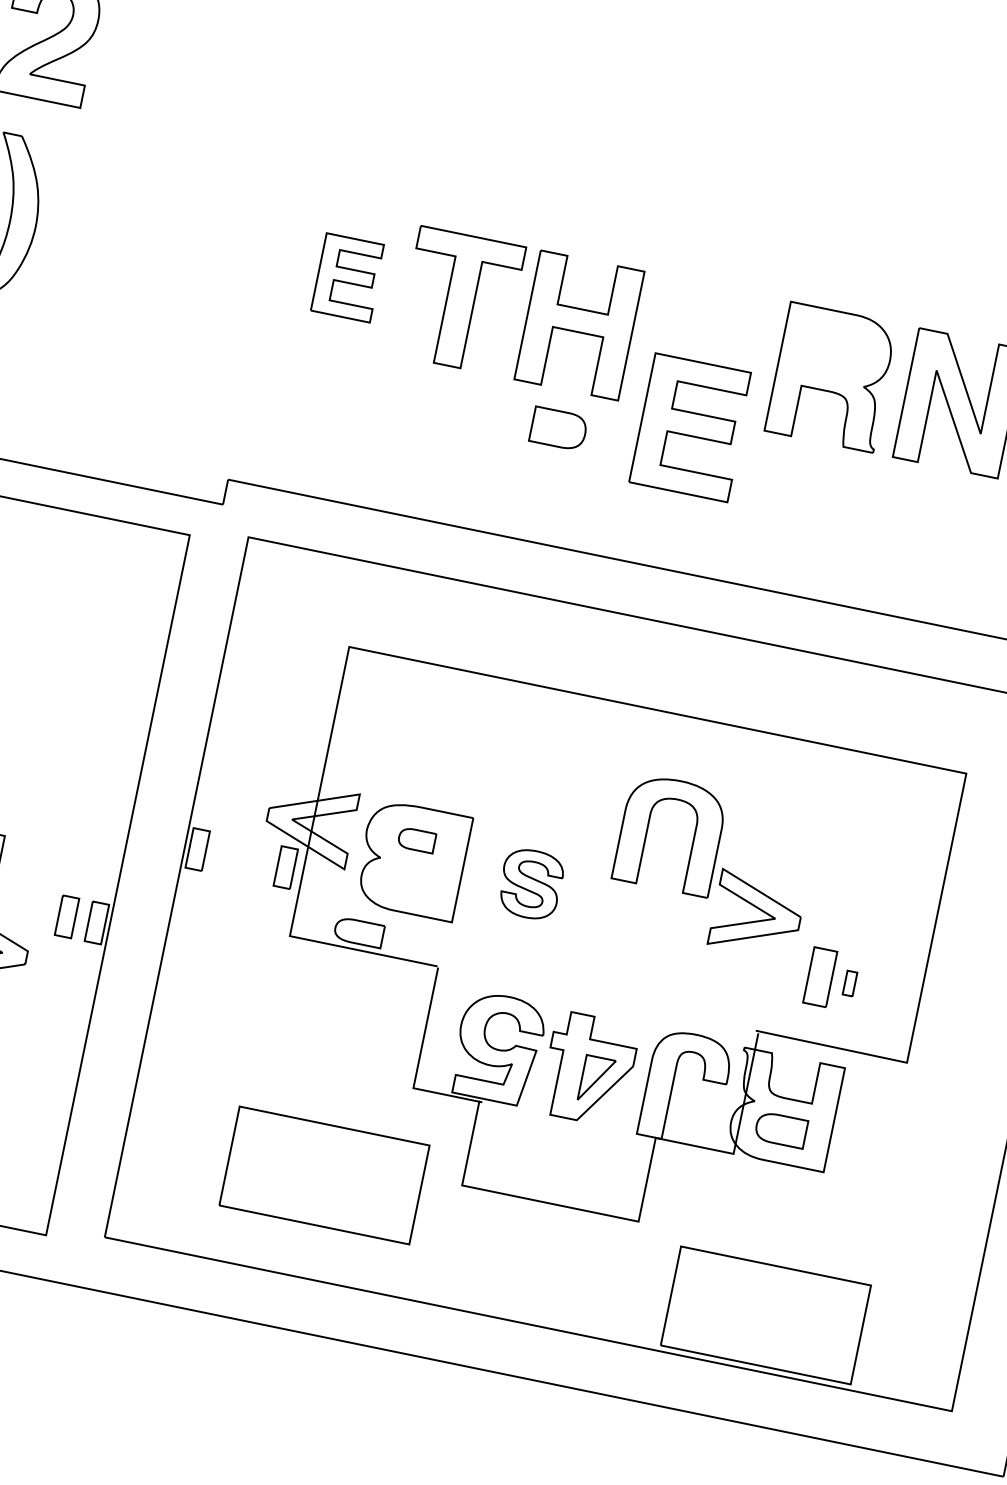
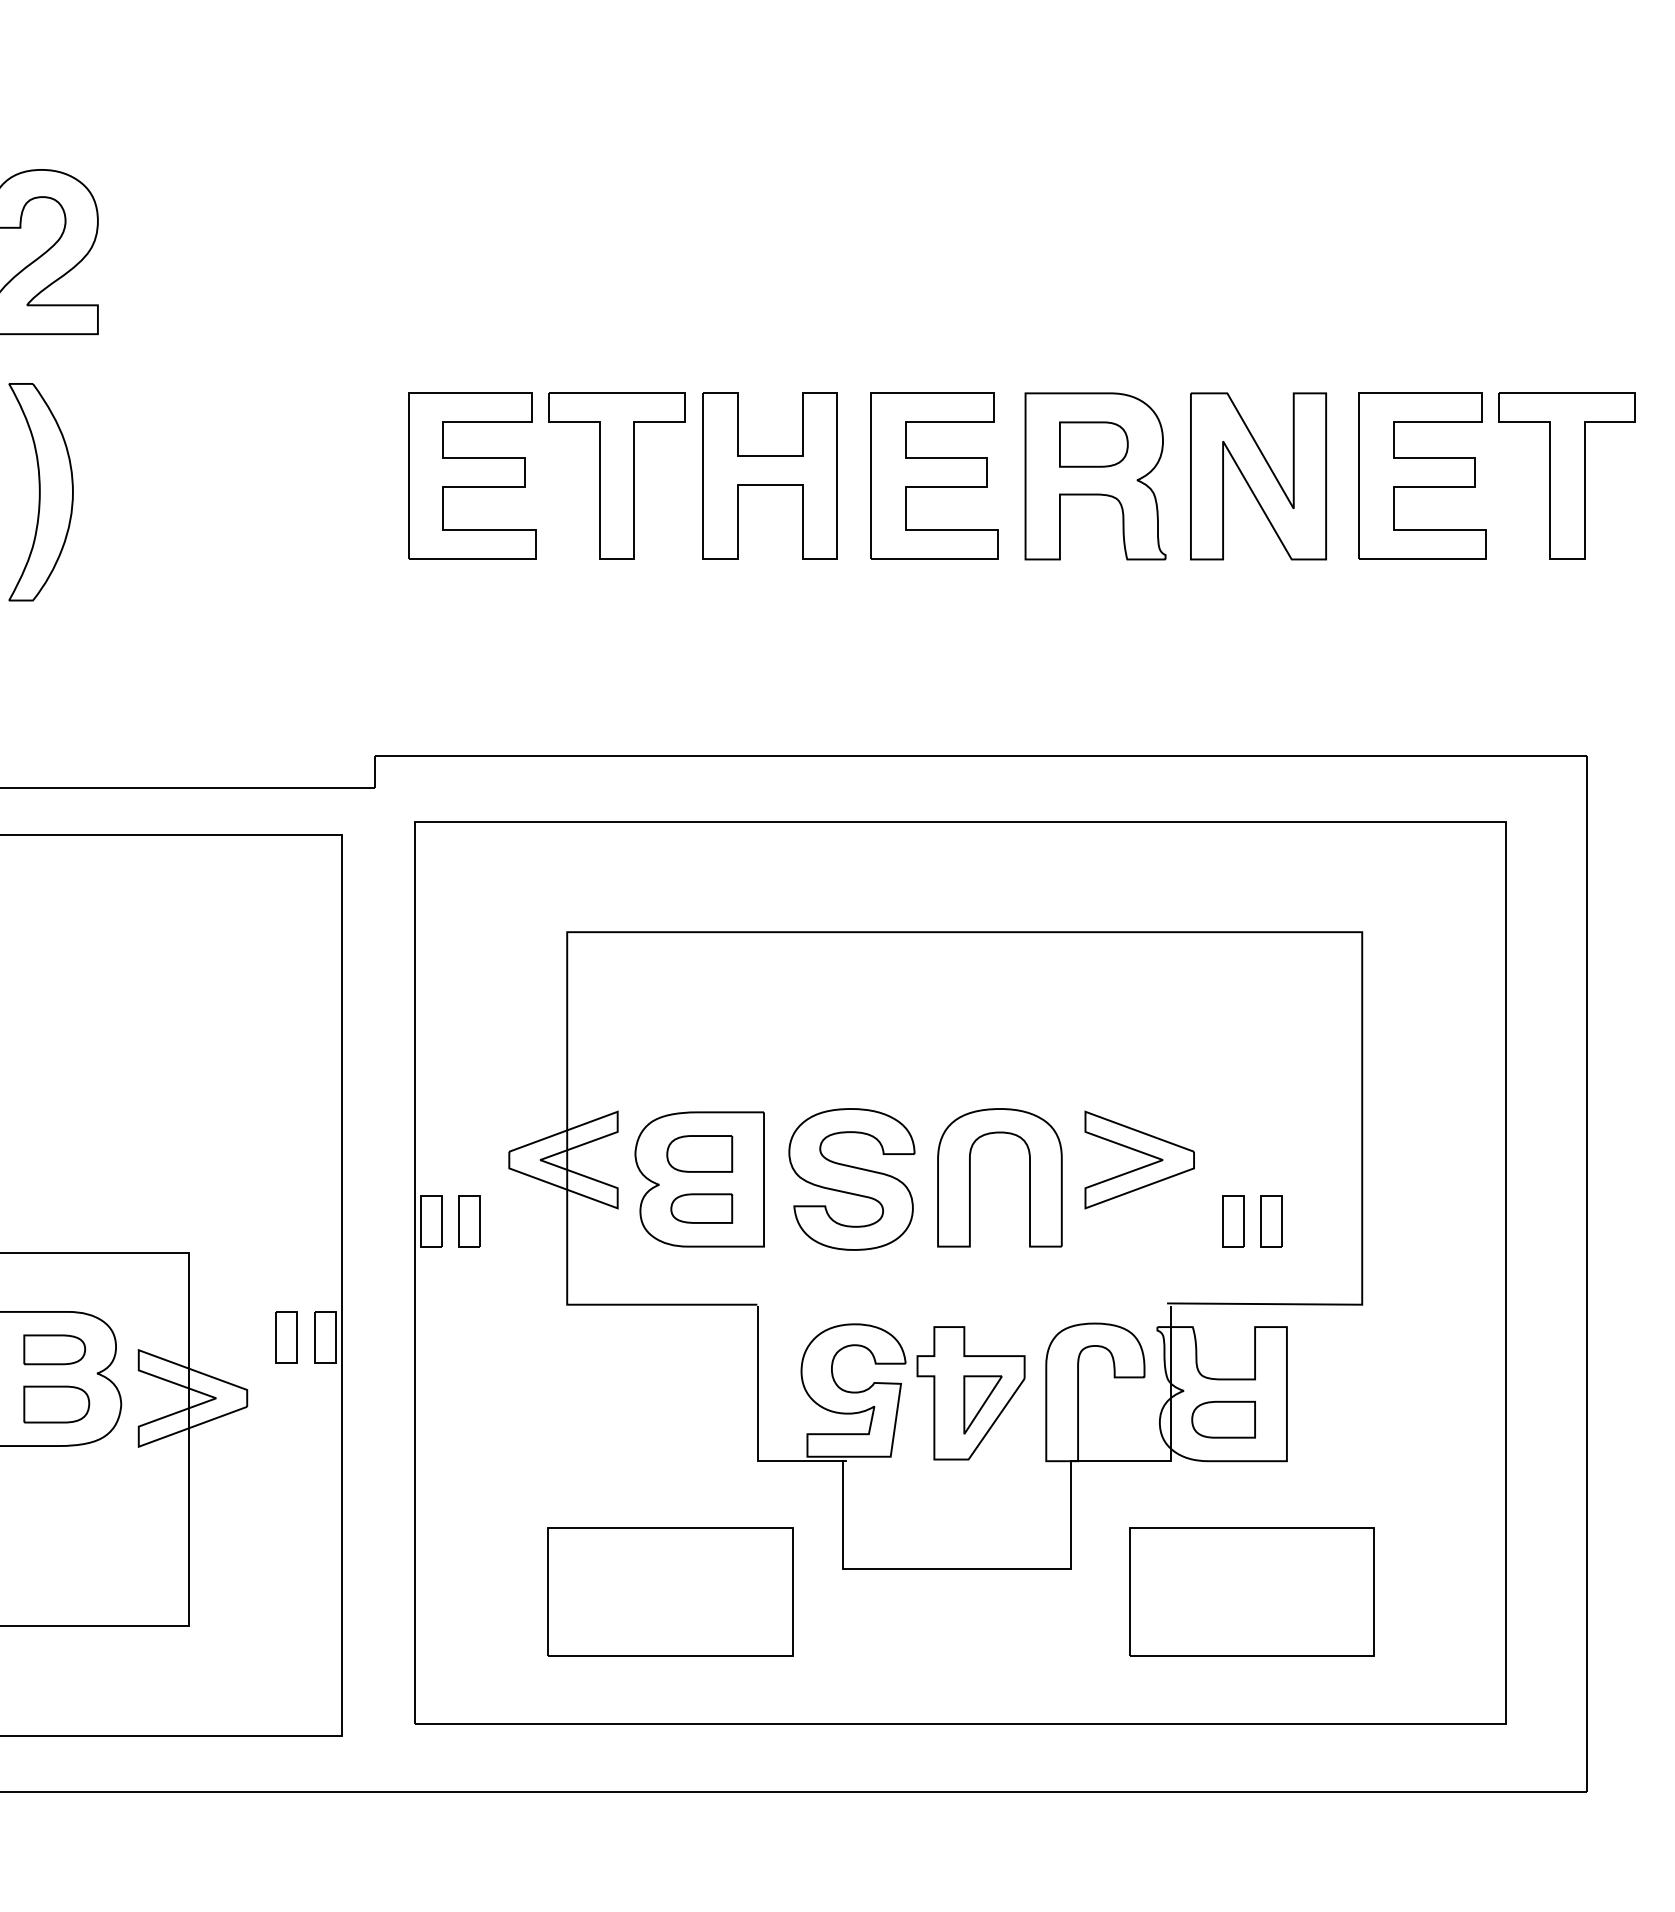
part: (348, 277) -> (472, 475), size x1.67
part: (691, 427) -> (934, 475), moved
part: (558, 428) -> (1093, 444), moved
part: (647, 829) -> (970, 1177), moved
part: (416, 839) -> (699, 1153), size x1.43
part: (285, 867) -> (469, 1221), moved
part: (530, 884) -> (851, 1179), size x1.67
part: (358, 932) -> (701, 1208), moved
part: (820, 977) -> (1233, 1221), size x0.71
part: (849, 983) -> (1271, 1221), size x1.67
part: (765, 1315) -> (1251, 1591), moved

